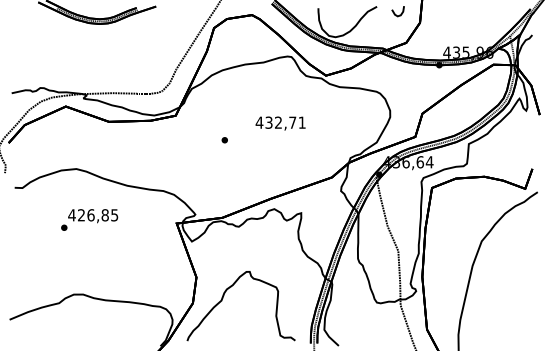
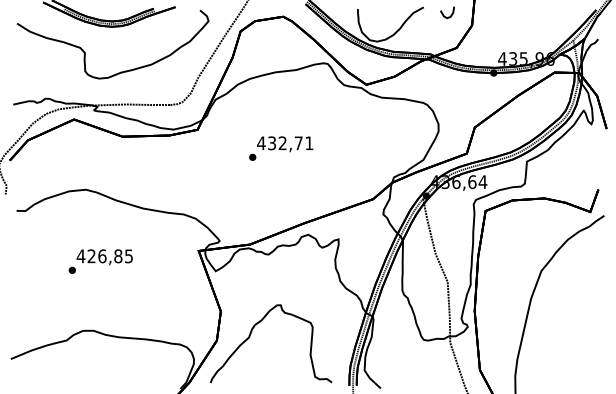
curve: (76, 46) -> (86, 52), added
text: (280, 123) -> (284, 144), moved
text: (89, 219) -> (100, 261), moved

